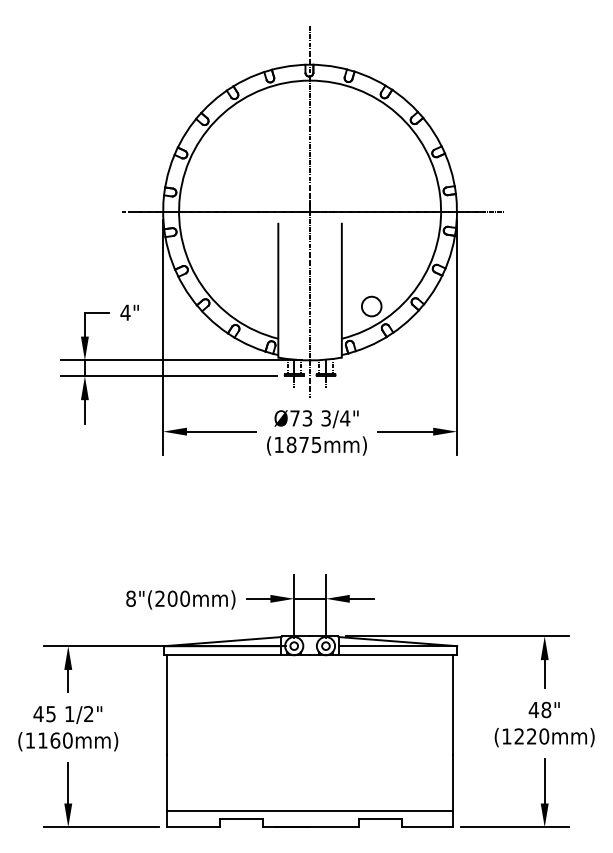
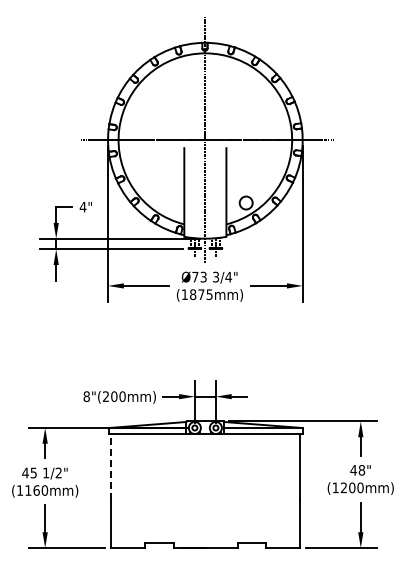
line: (166, 705) -> (110, 467), solid -> dashed
text: (532, 735) -> (352, 487), (1220mm) -> (1200mm)
line: (310, 811) -> (205, 537), removed

